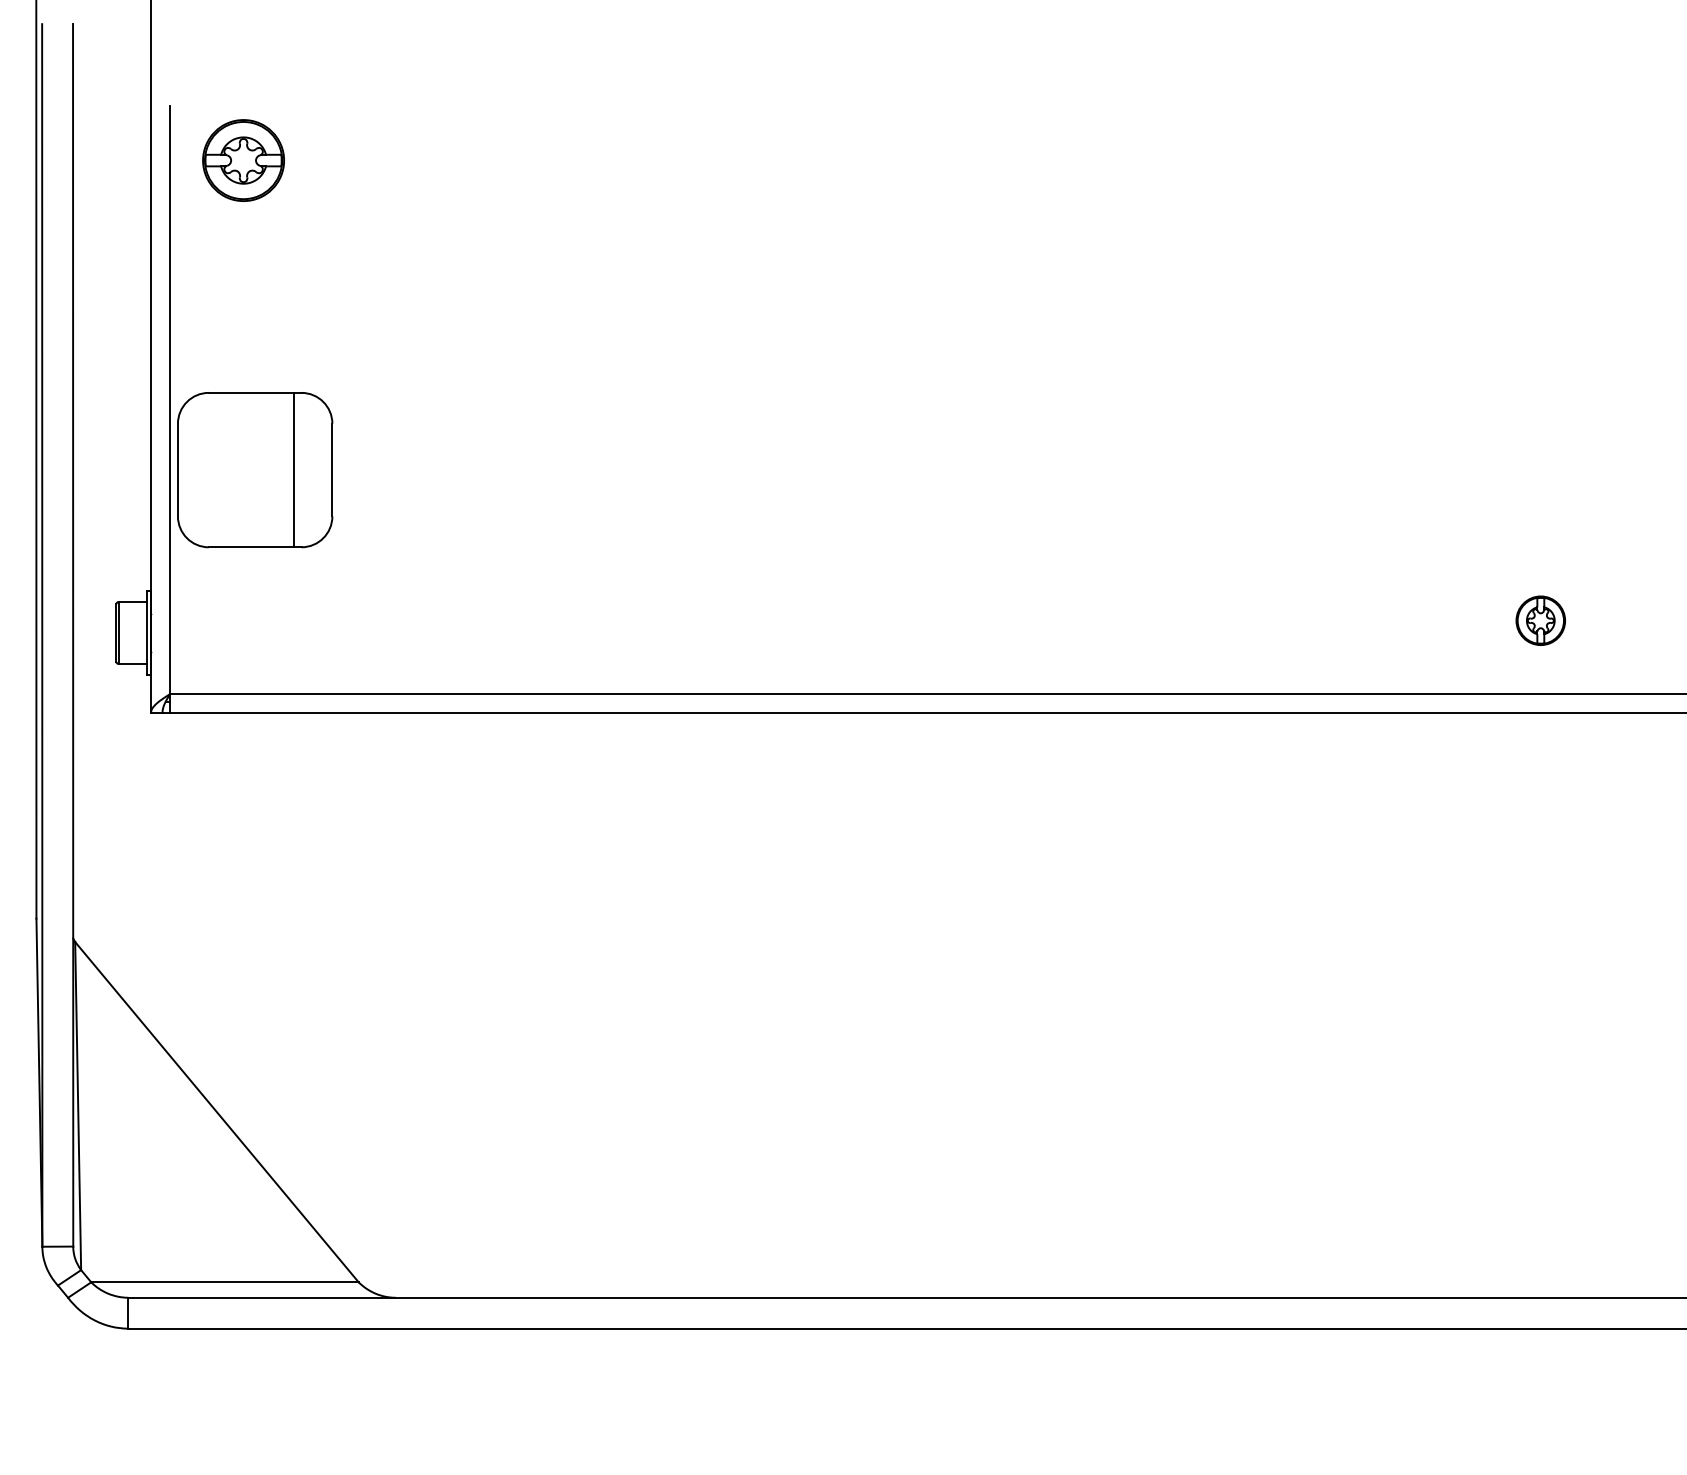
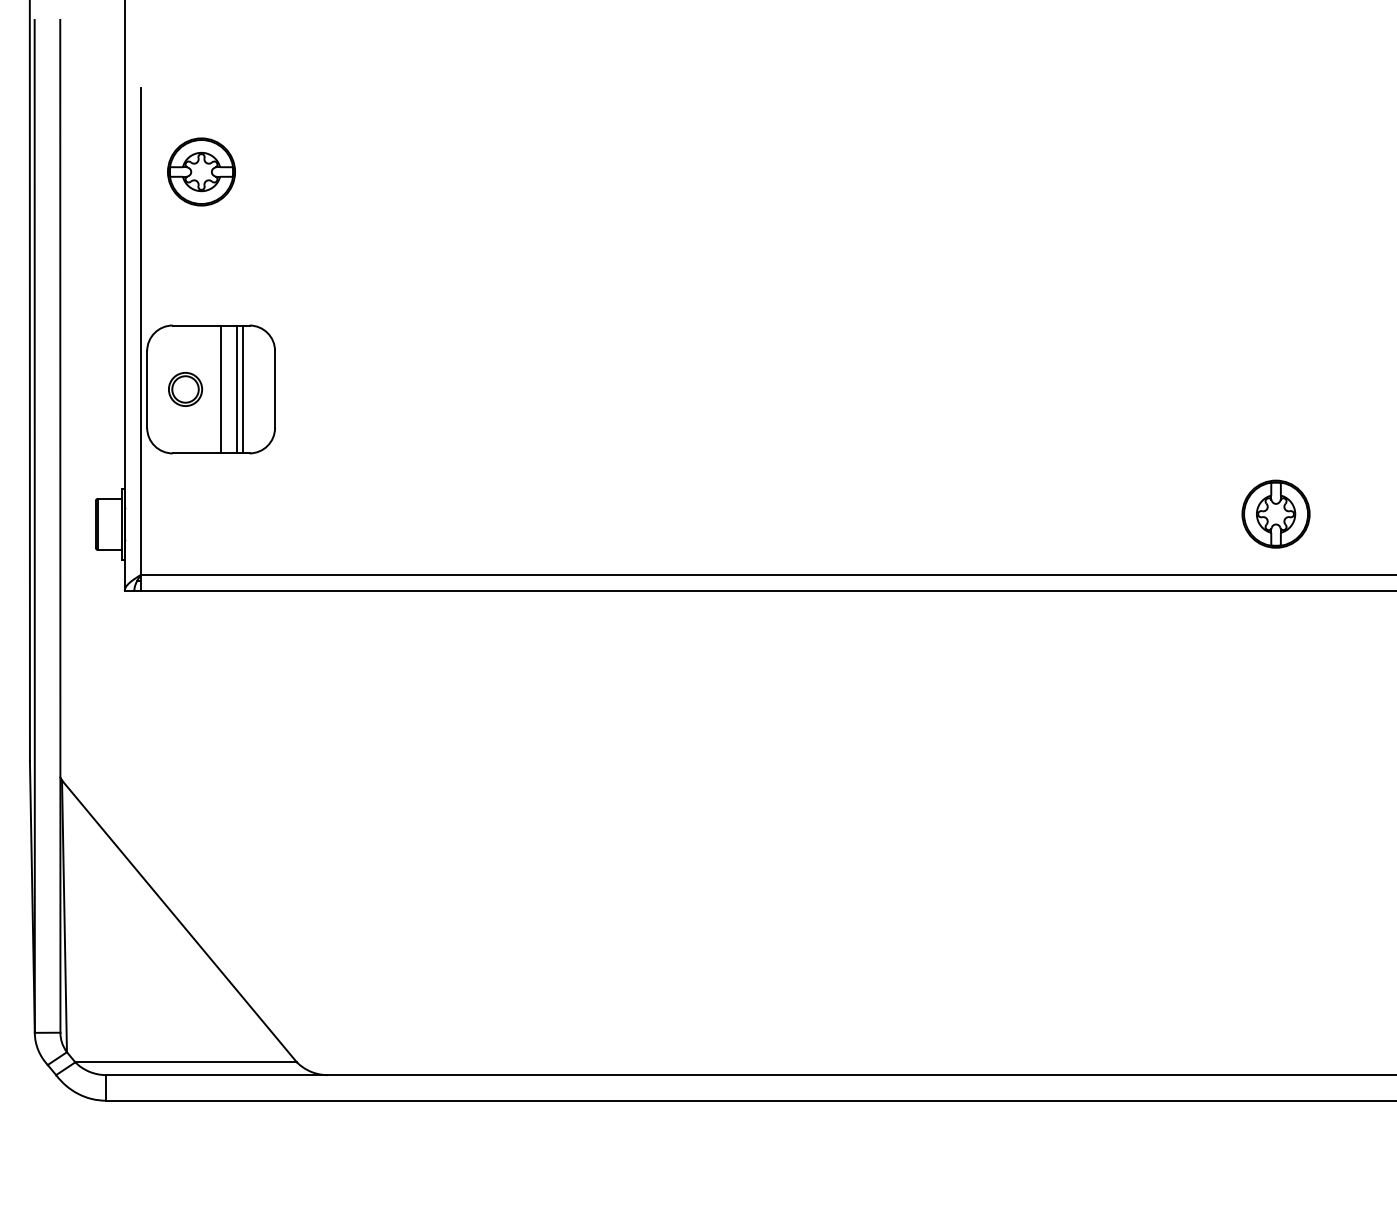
part: (243, 160) -> (201, 171), moved
line: (266, 469) -> (220, 388), added
line: (286, 469) -> (237, 388), added
part: (224, 470) -> (185, 389), added
part: (1540, 620) -> (1275, 514), size x1.67

